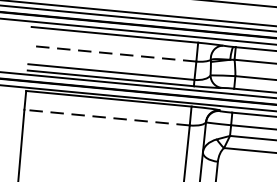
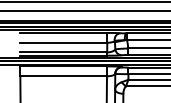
line: (112, 53) -> (63, 42), dashed -> solid
line: (106, 117) -> (63, 76), dashed -> solid

